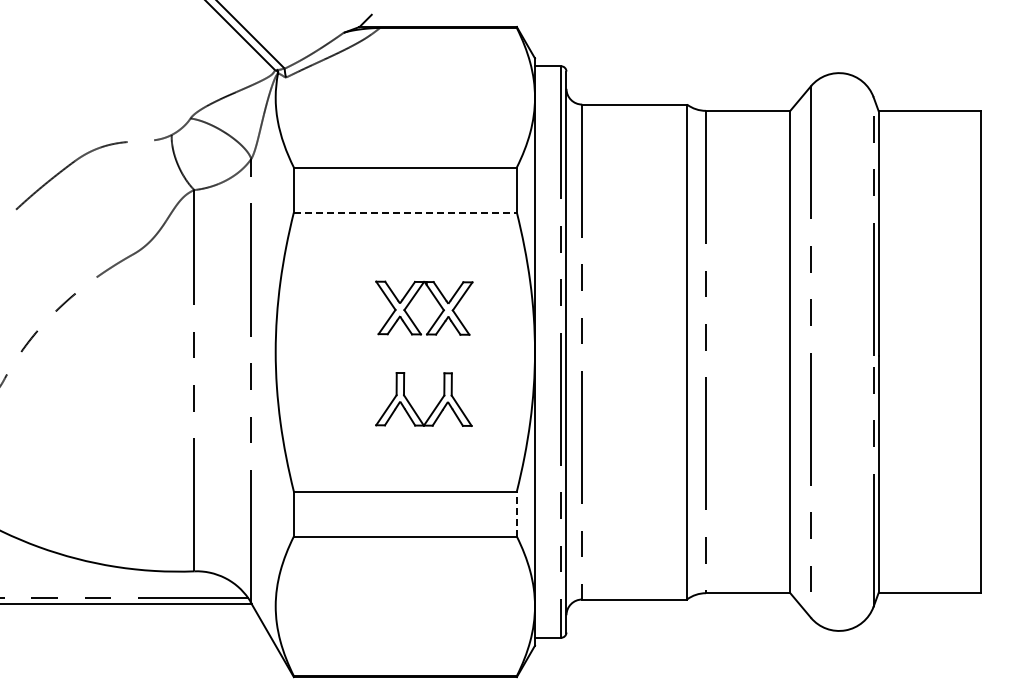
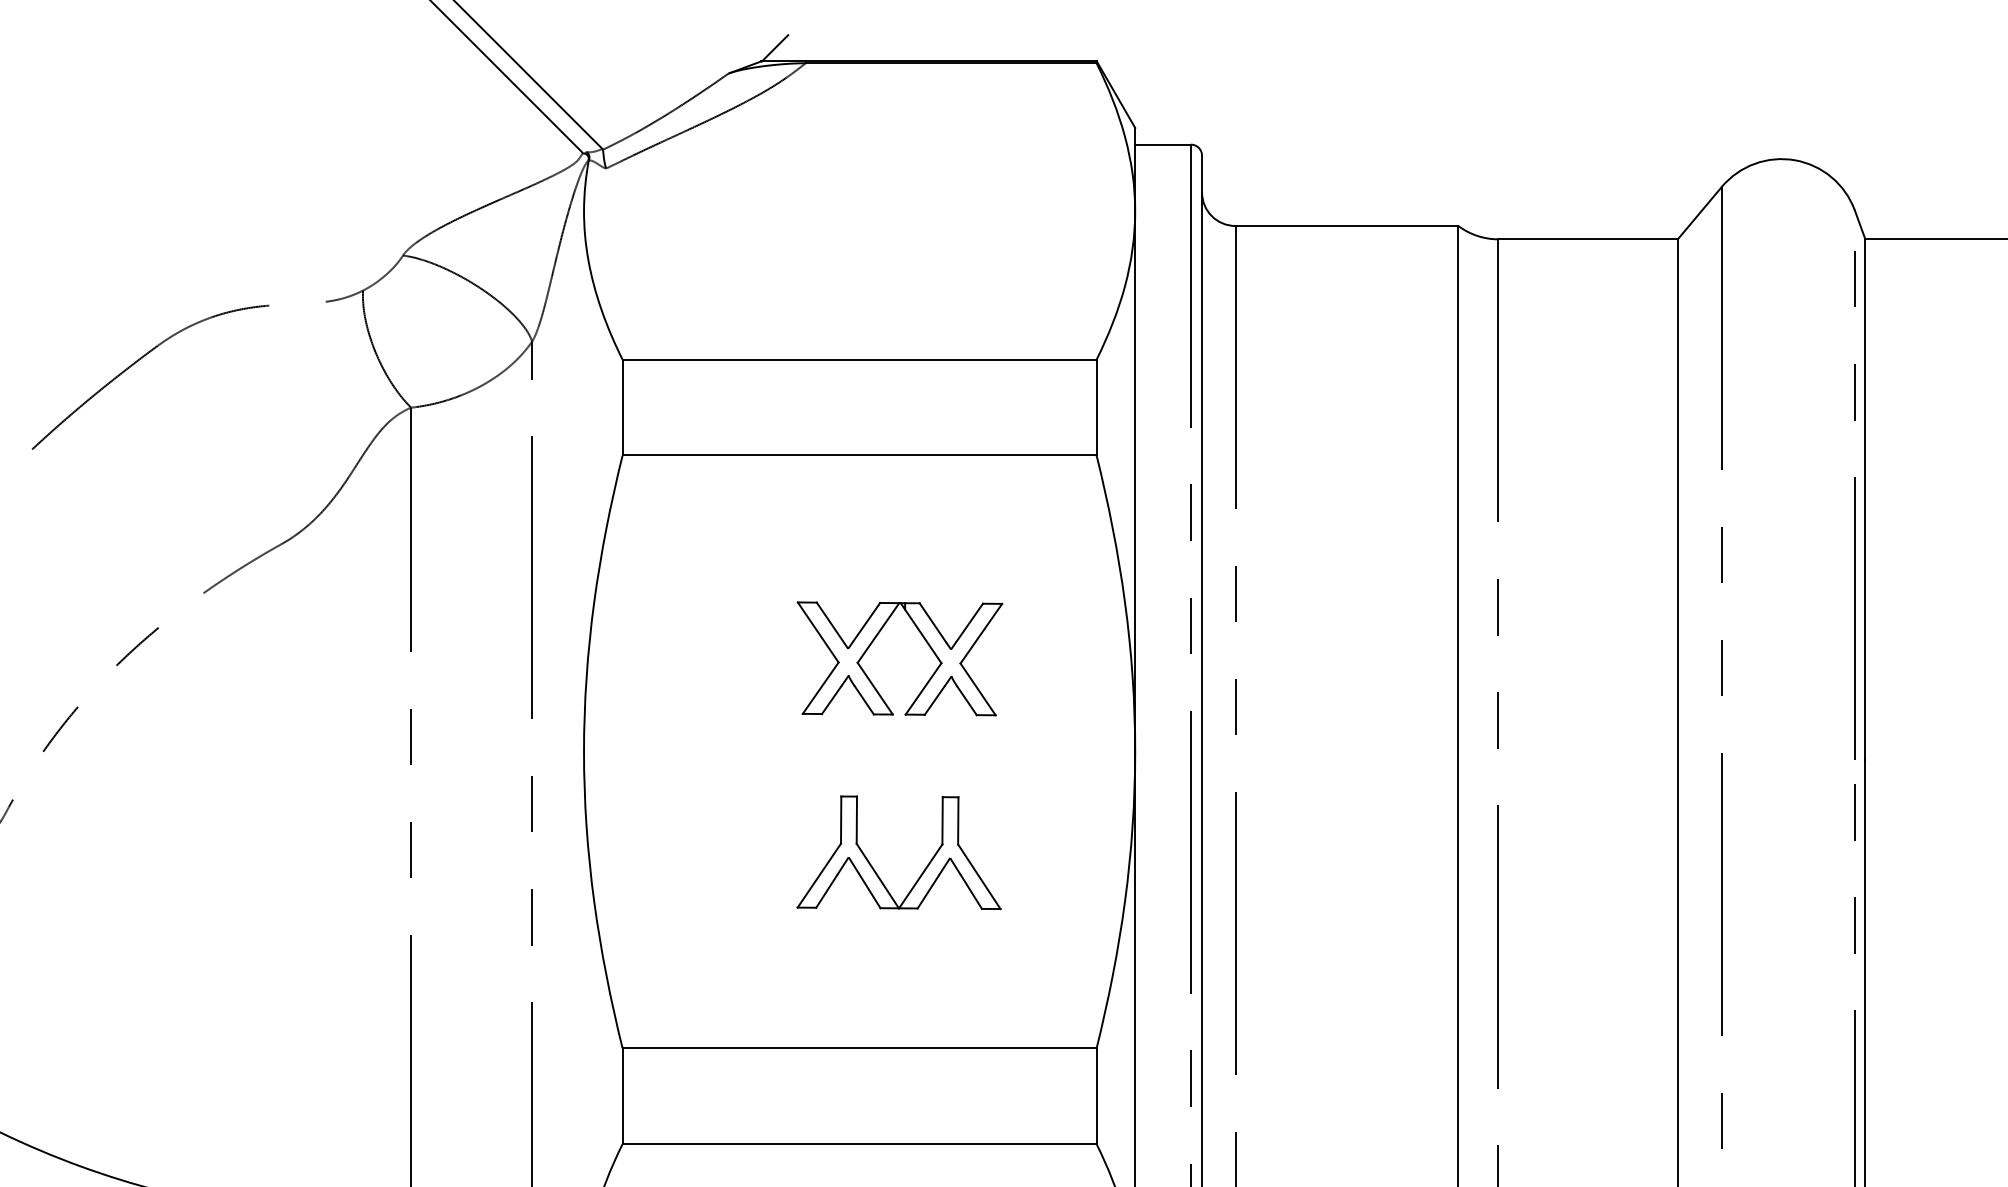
line: (405, 212) -> (859, 455), dashed -> solid
line: (516, 514) -> (1095, 1097), dashed -> solid

